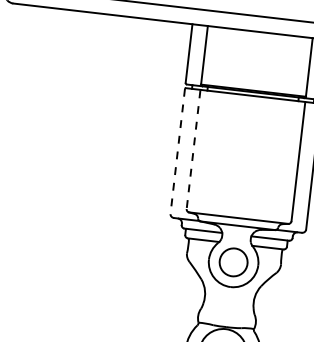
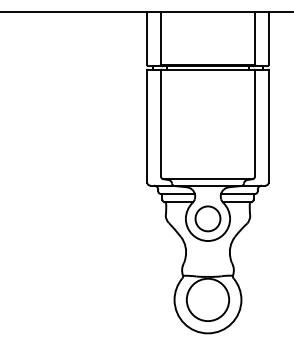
line: (192, 149) -> (160, 123), dashed -> solid
line: (178, 151) -> (147, 126), dashed -> solid

